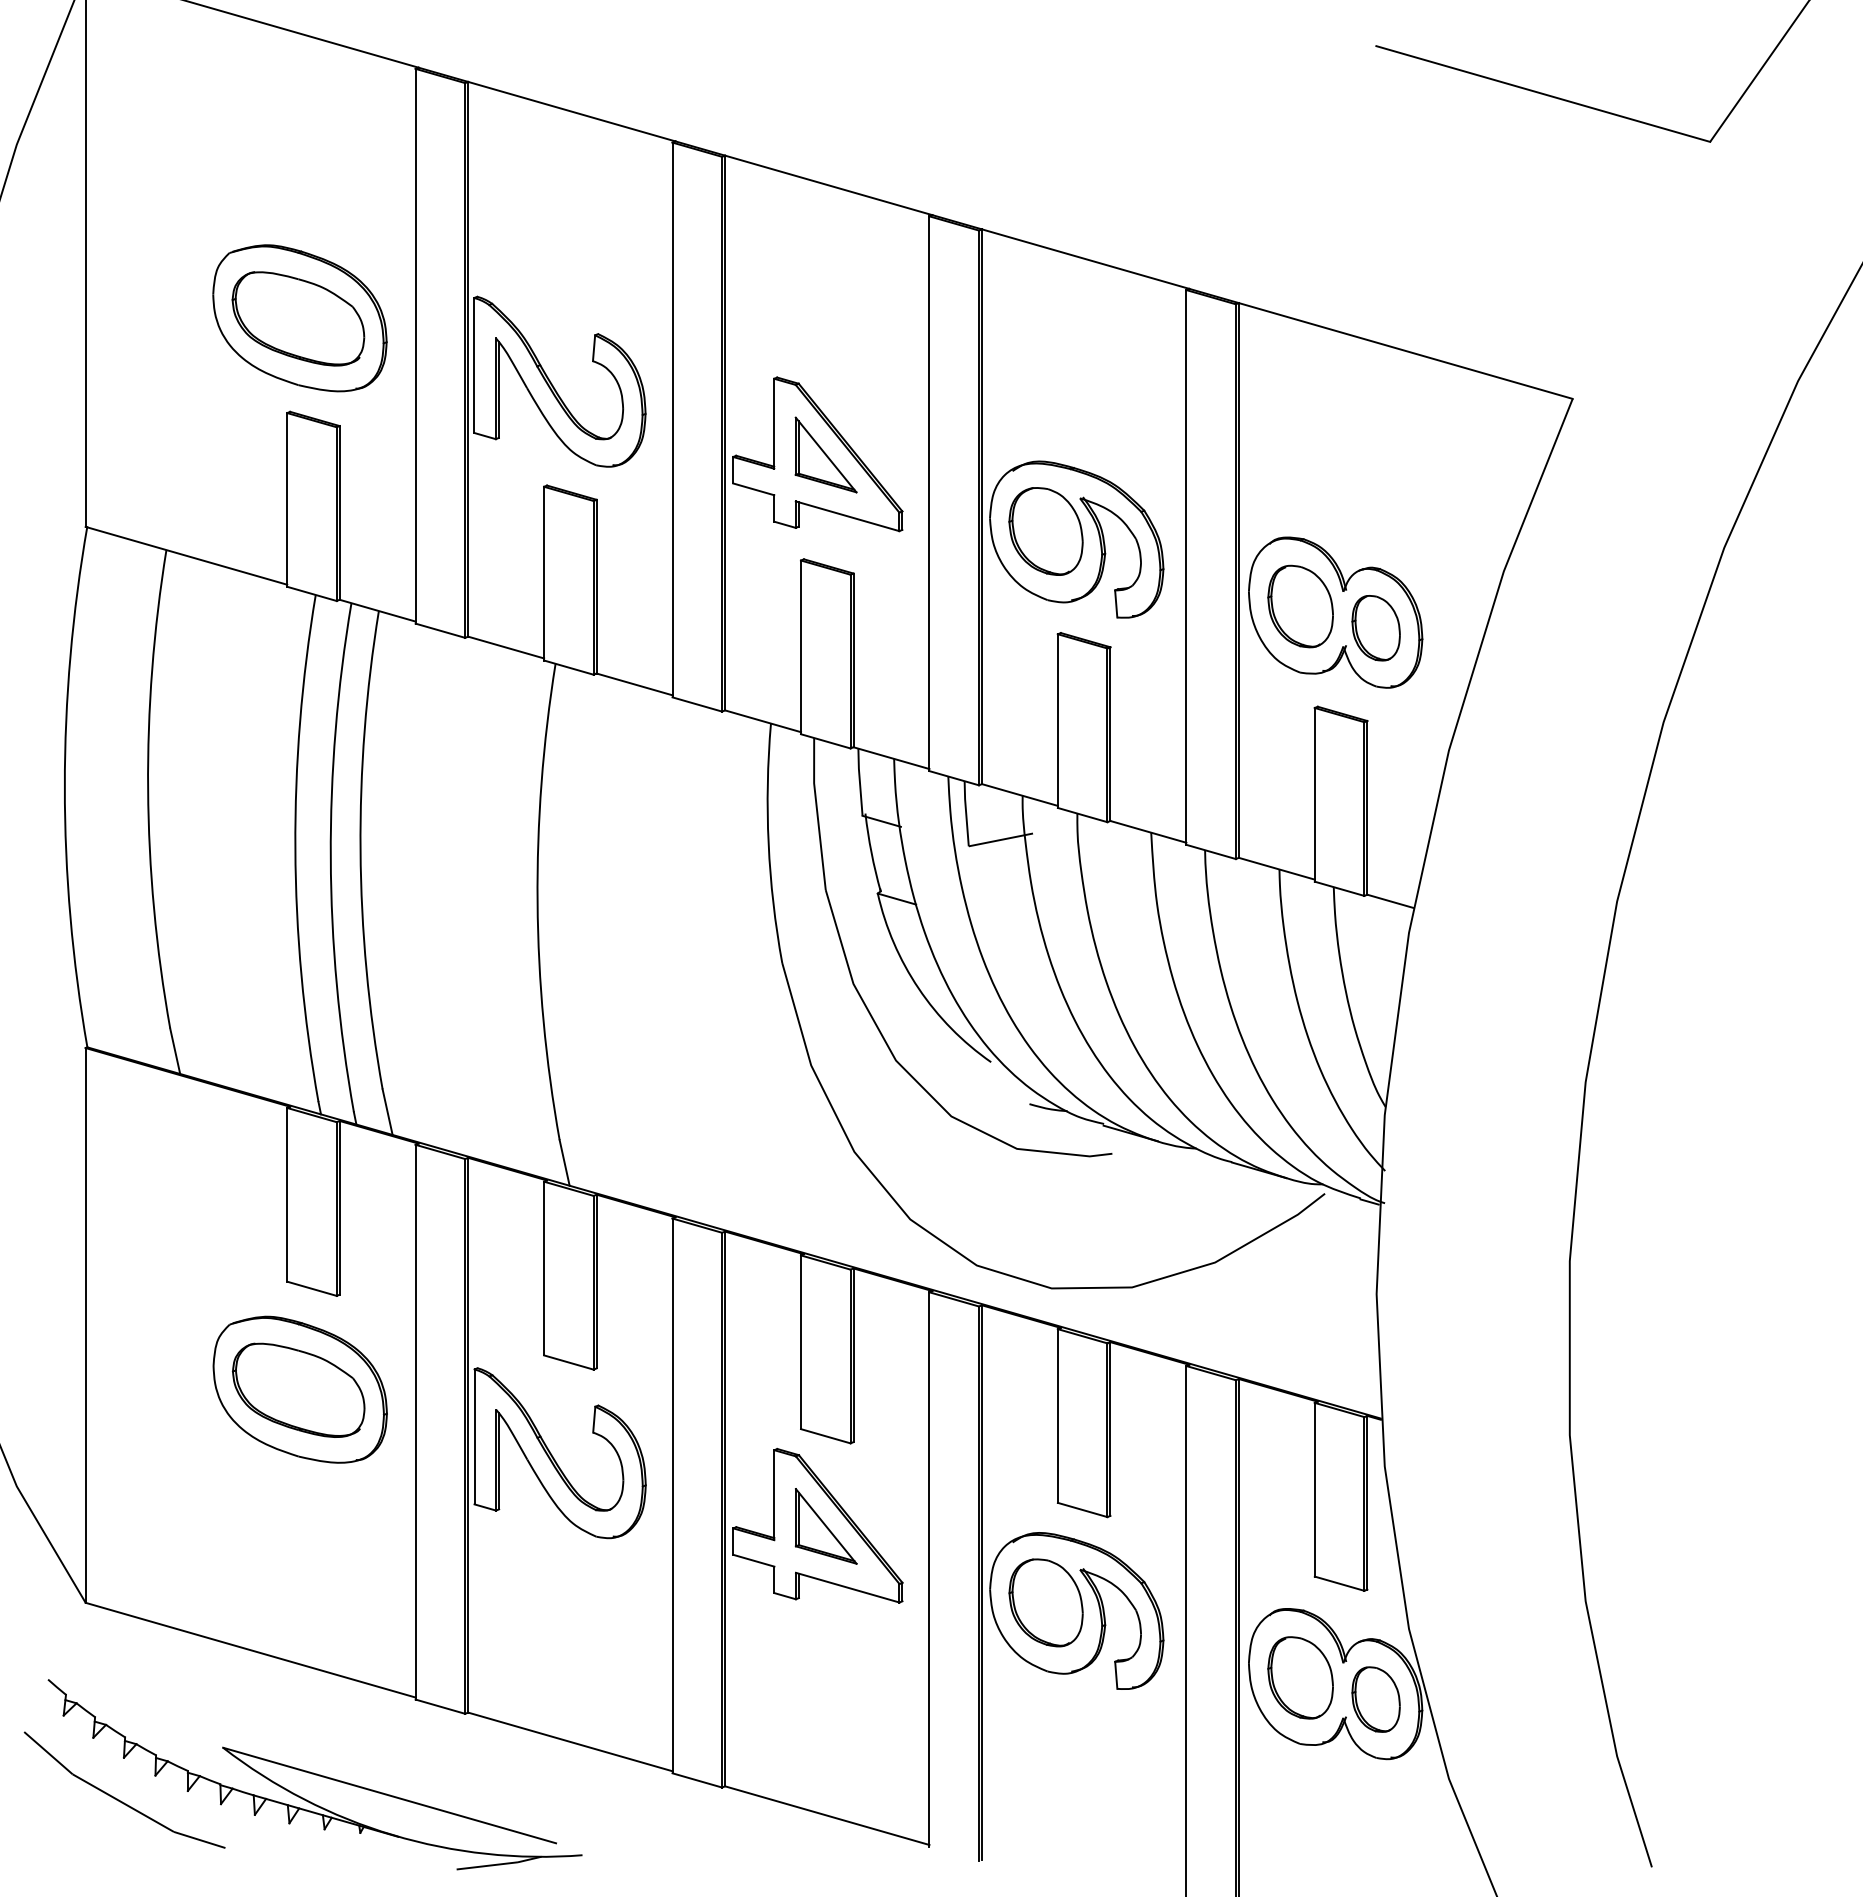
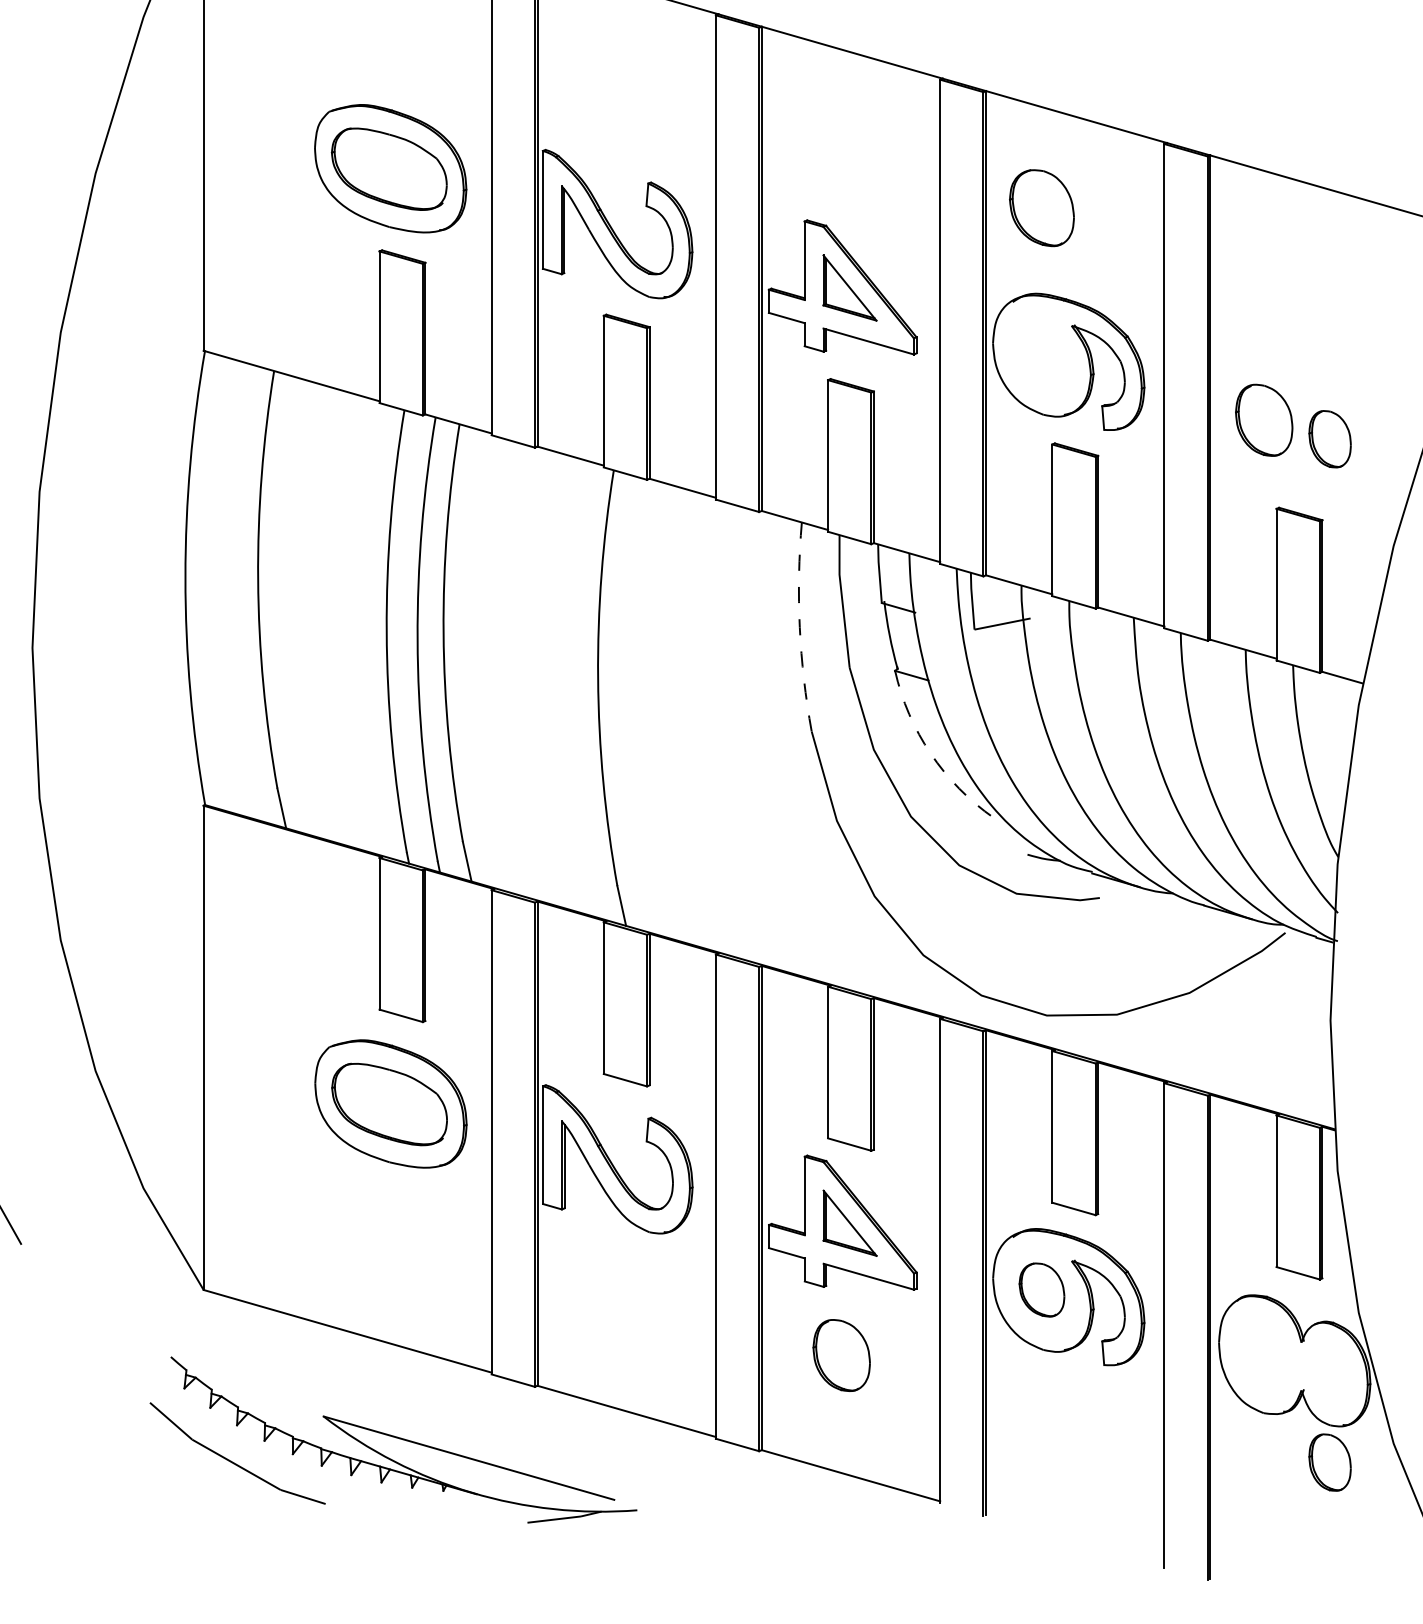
part: (1045, 531) -> (1041, 208), moved
part: (1335, 612) -> (1294, 425), removed
arc: (768, 843) -> (799, 627), solid -> dashed
arc: (918, 988) -> (930, 753), solid -> dashed
part: (1045, 1602) -> (1041, 1289), size x0.7
part: (1300, 1677) -> (841, 1355), moved
part: (1375, 1699) -> (1329, 1462), moved

